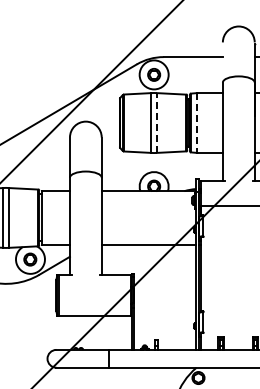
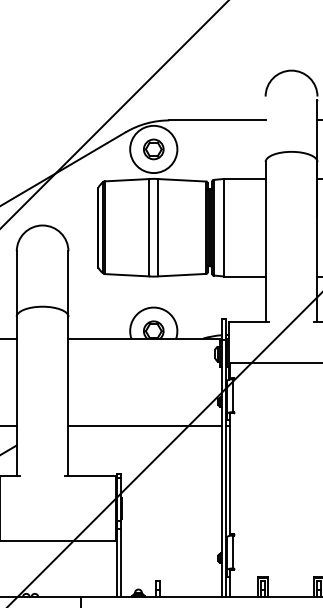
line: (156, 123) -> (157, 228), dashed -> solid
line: (197, 123) -> (224, 228), dashed -> solid

